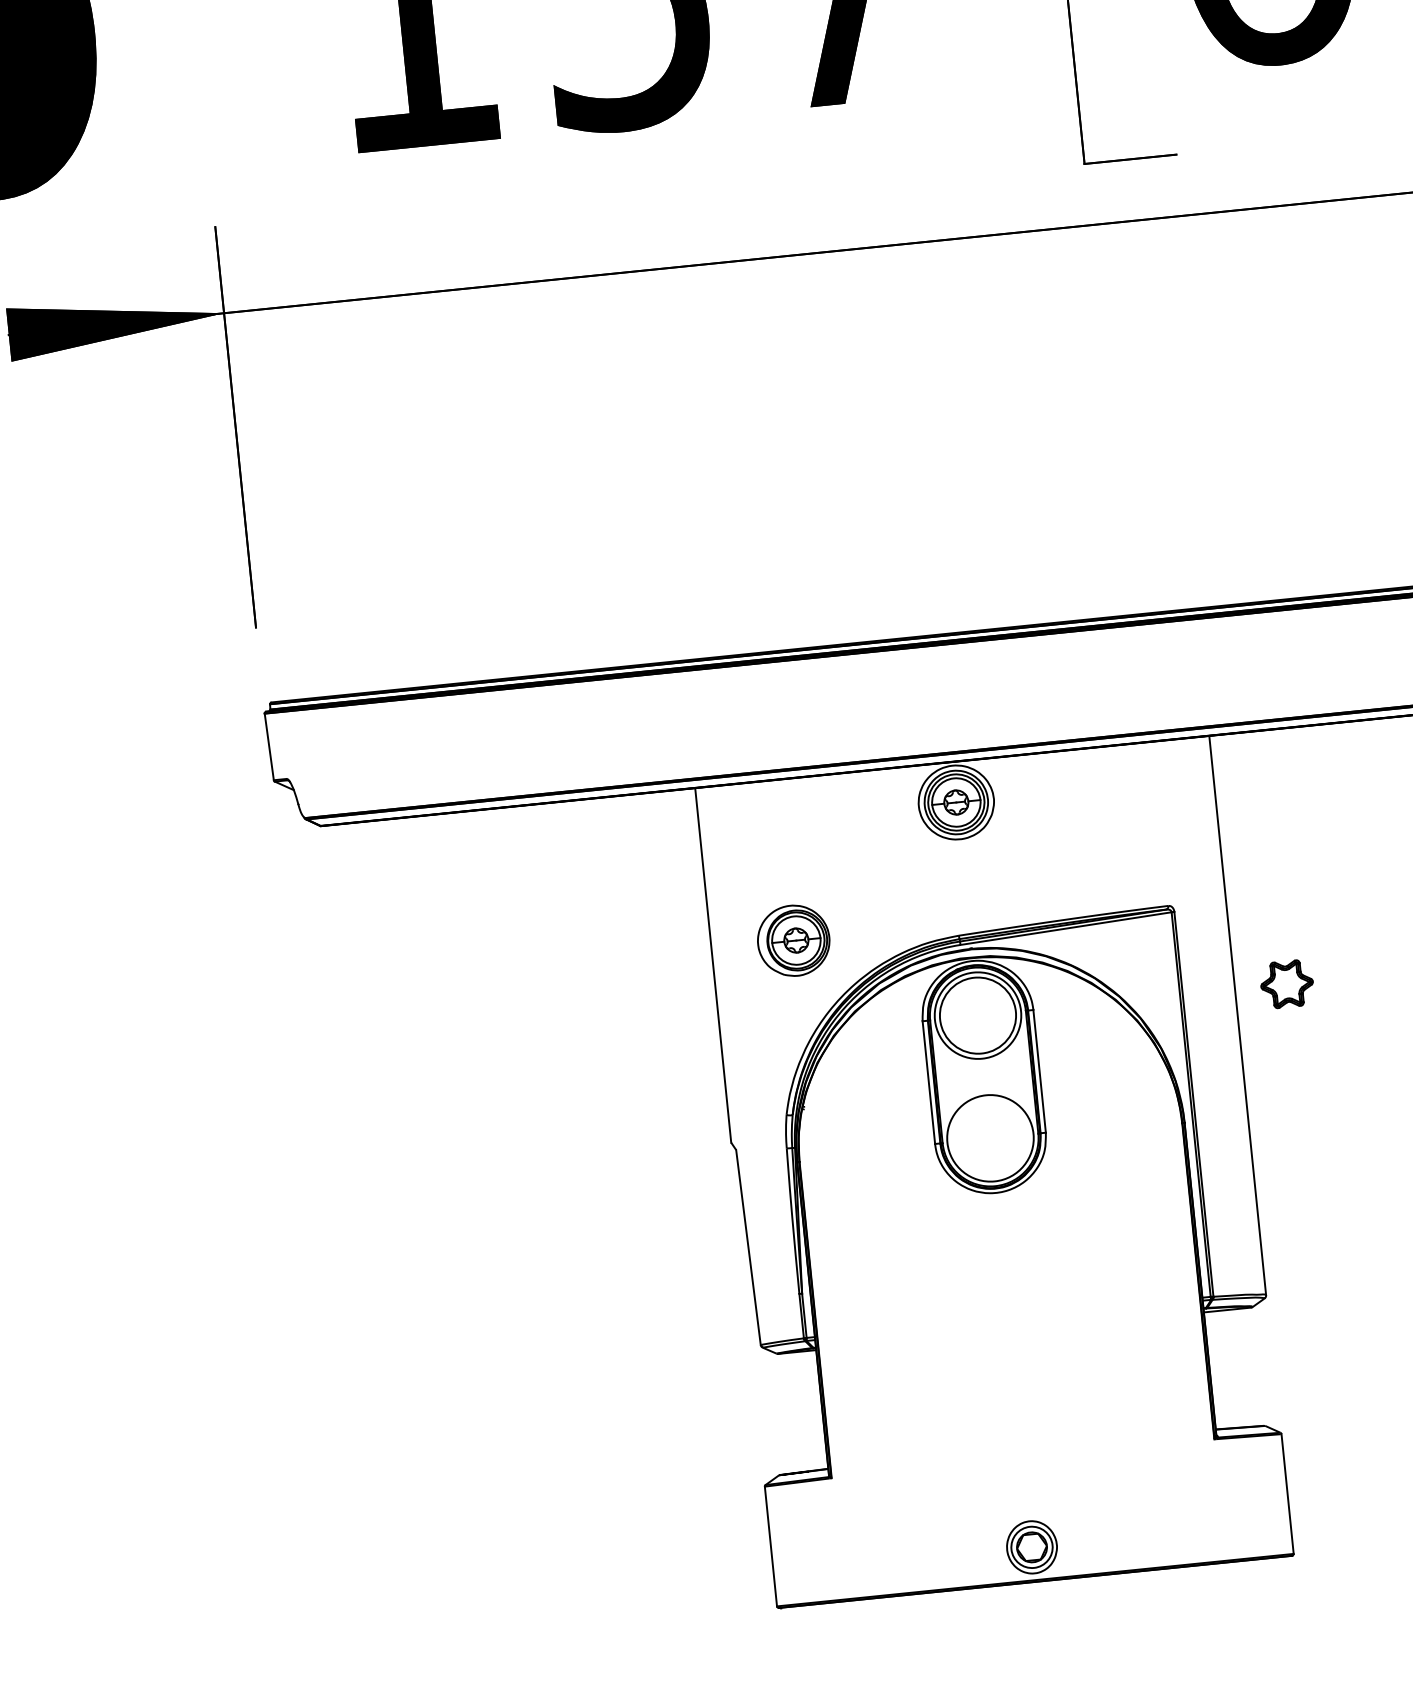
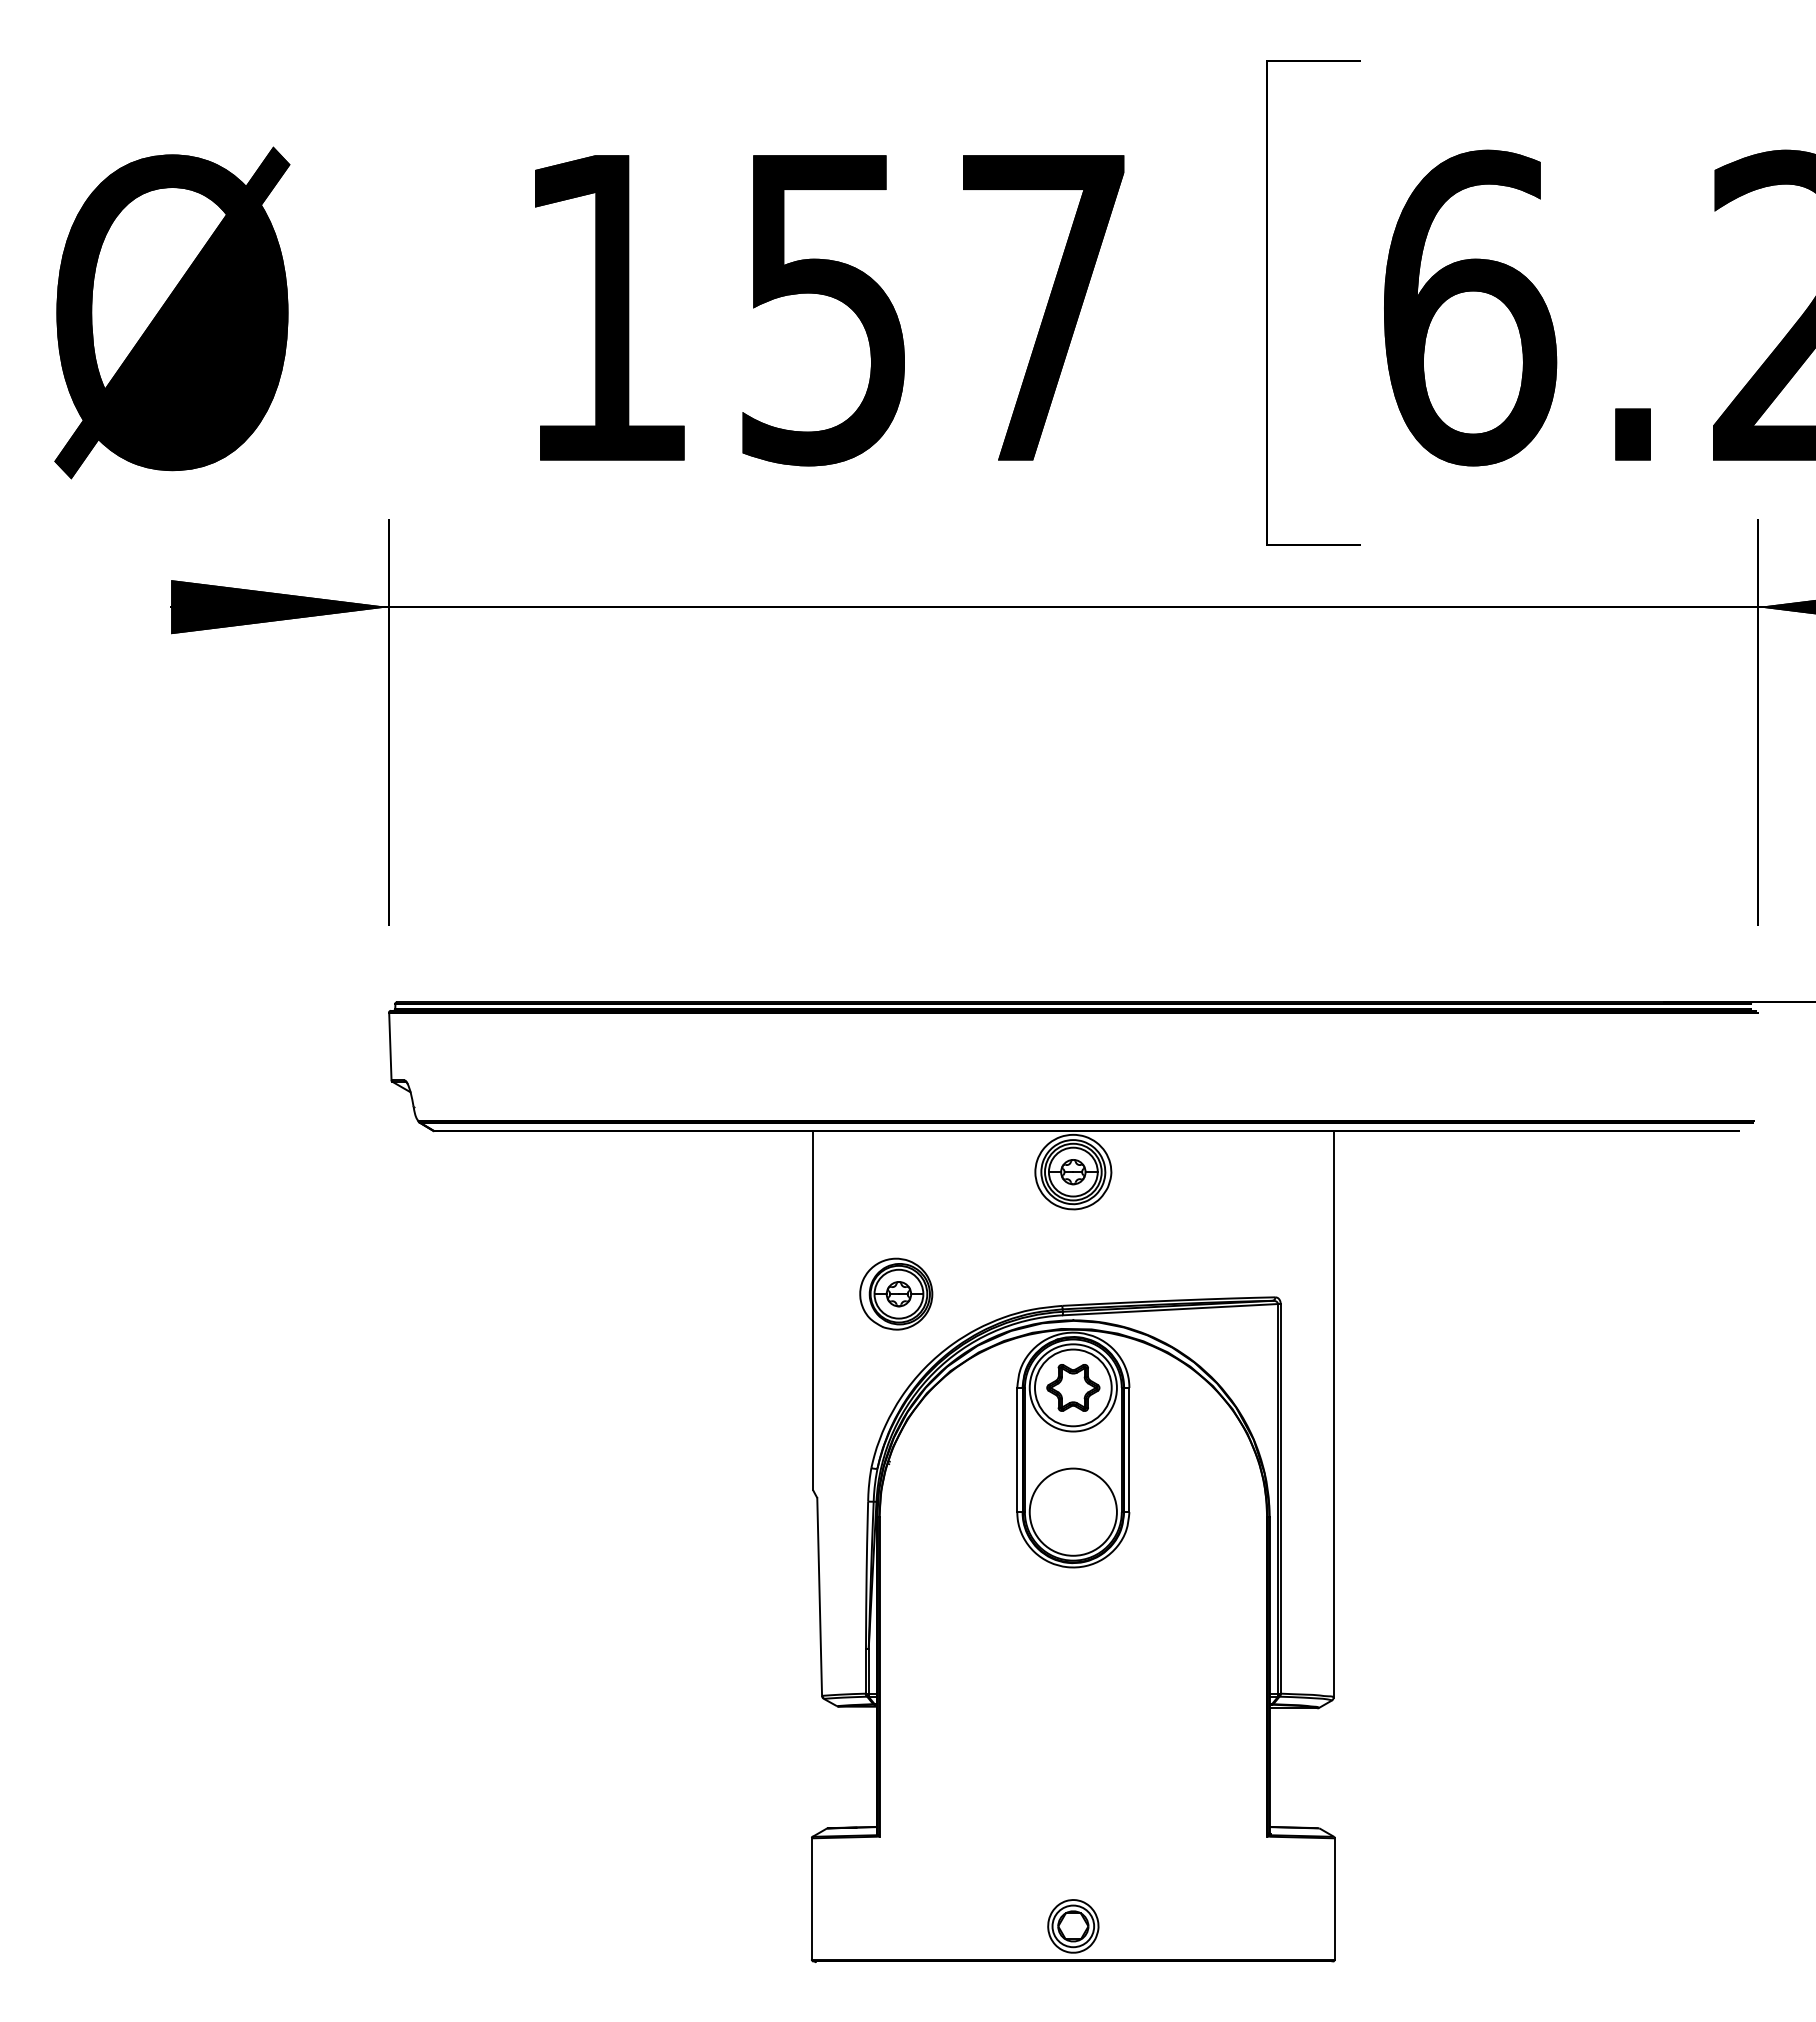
part: (1287, 983) -> (1073, 1387), moved

